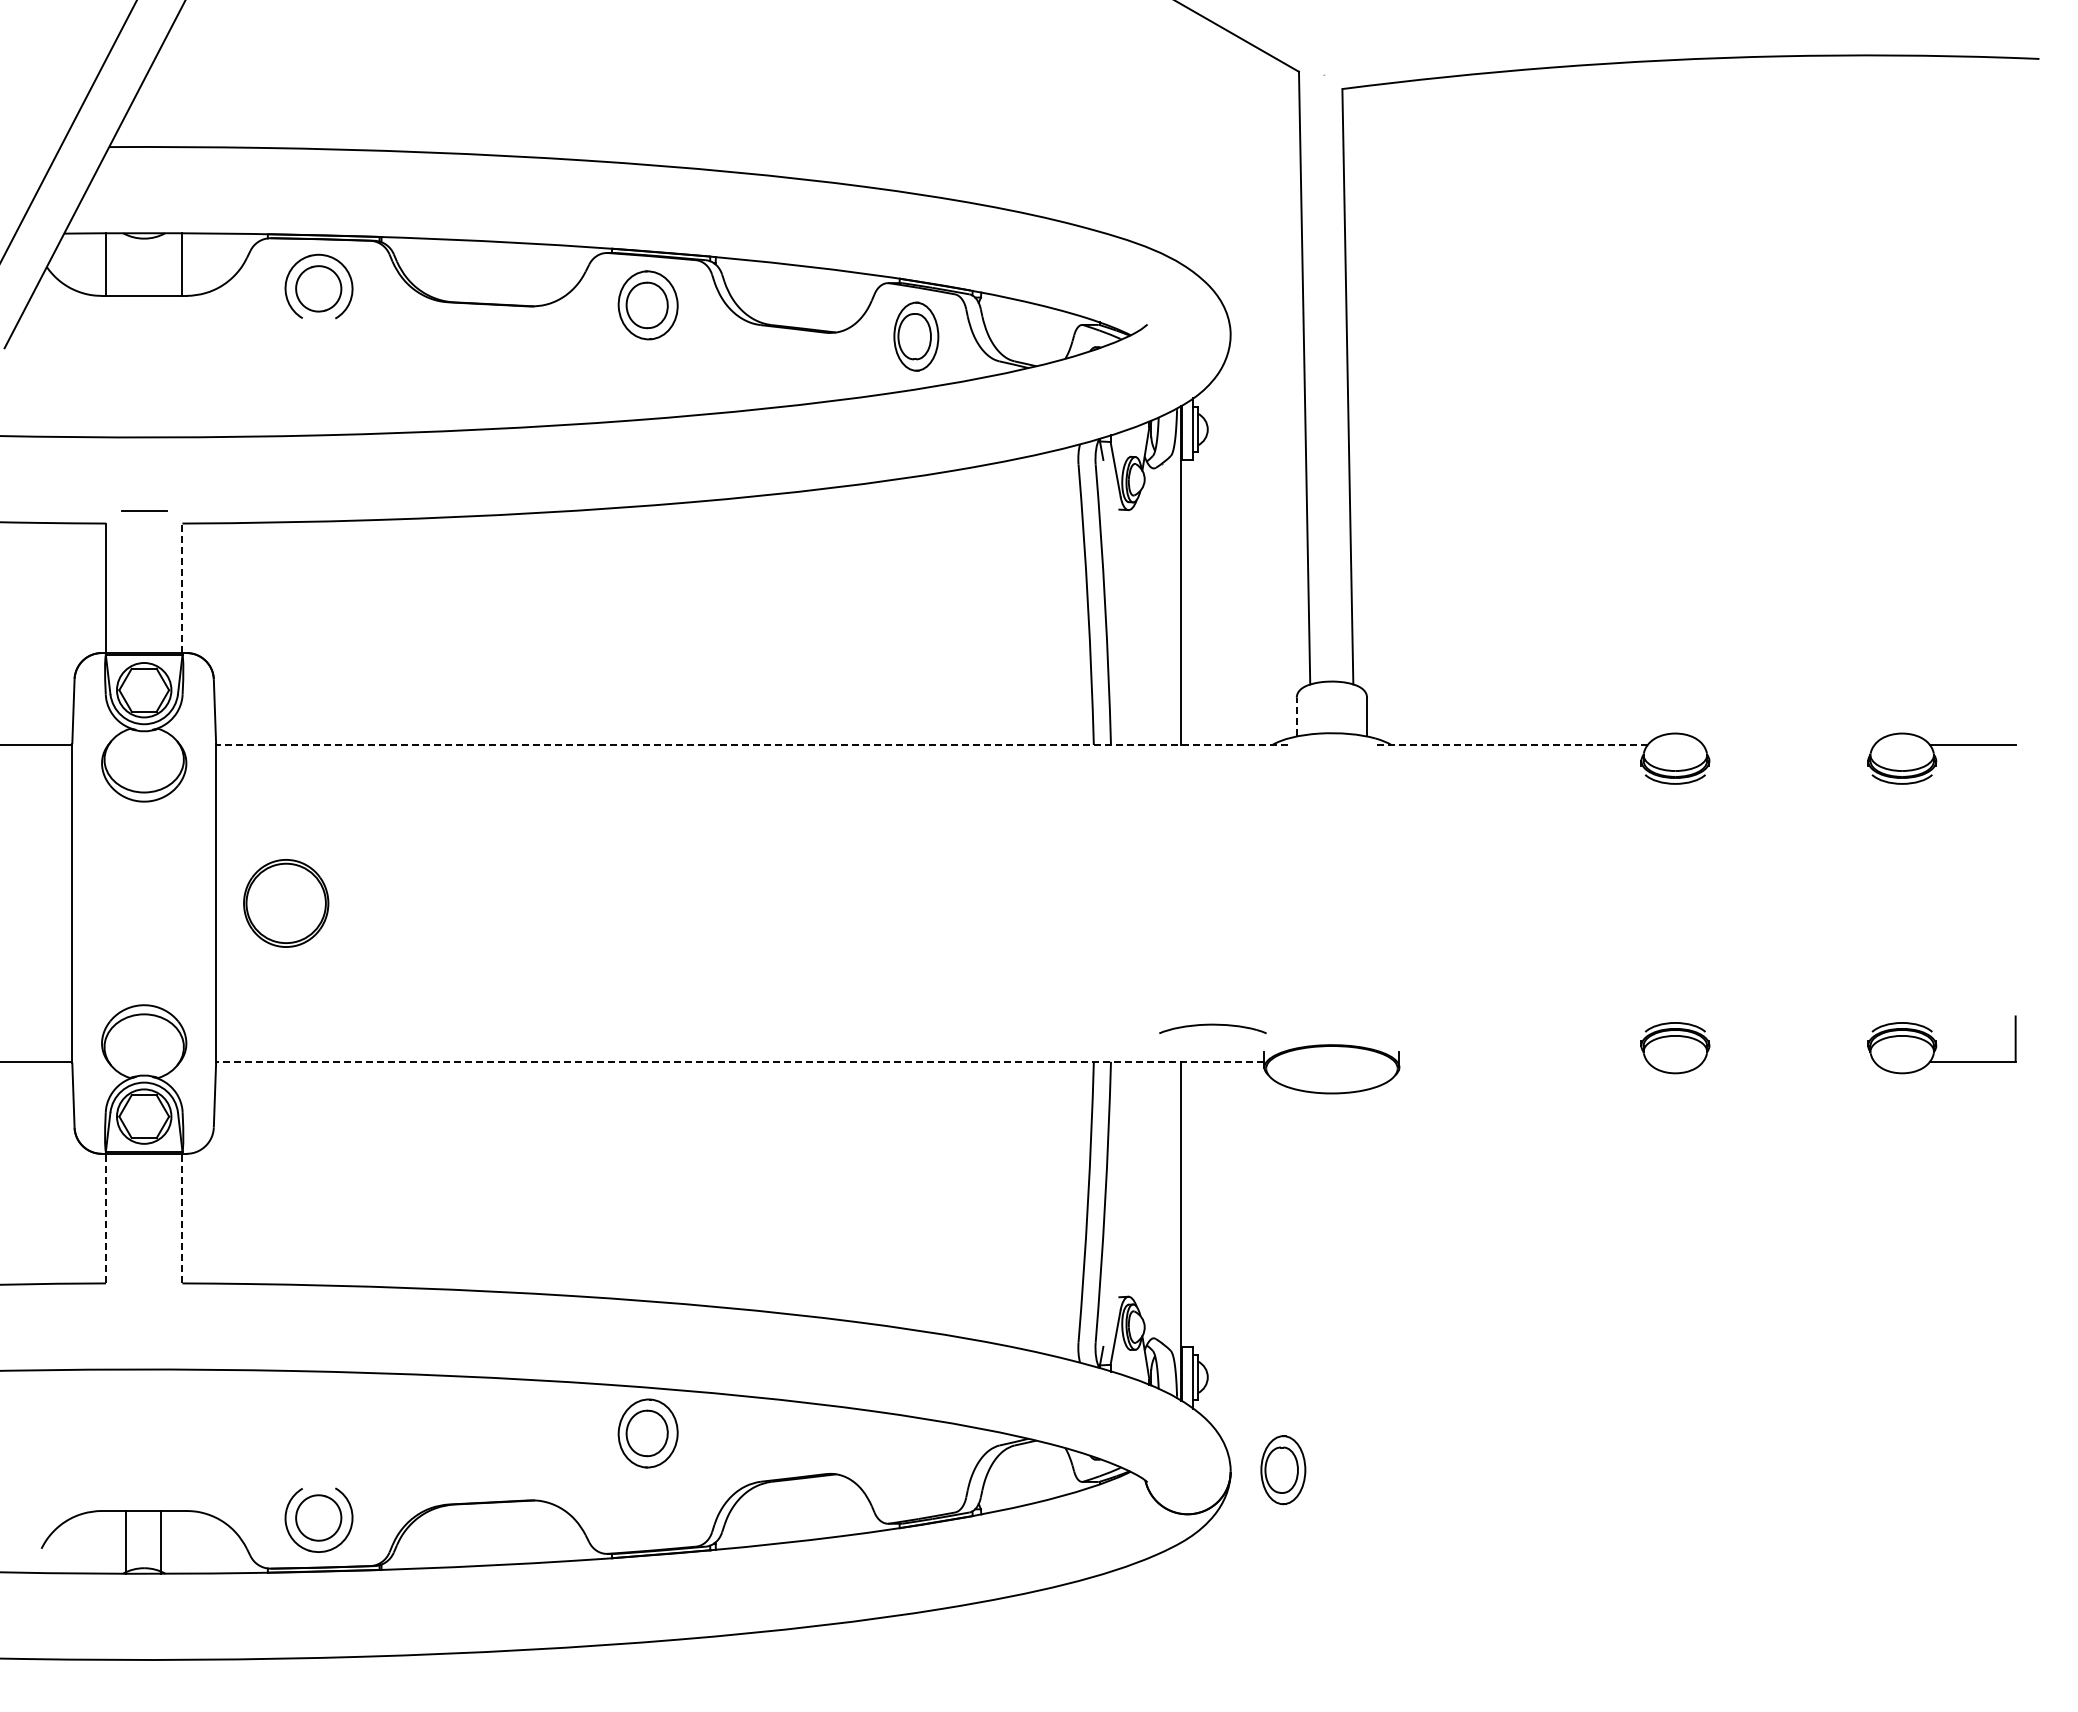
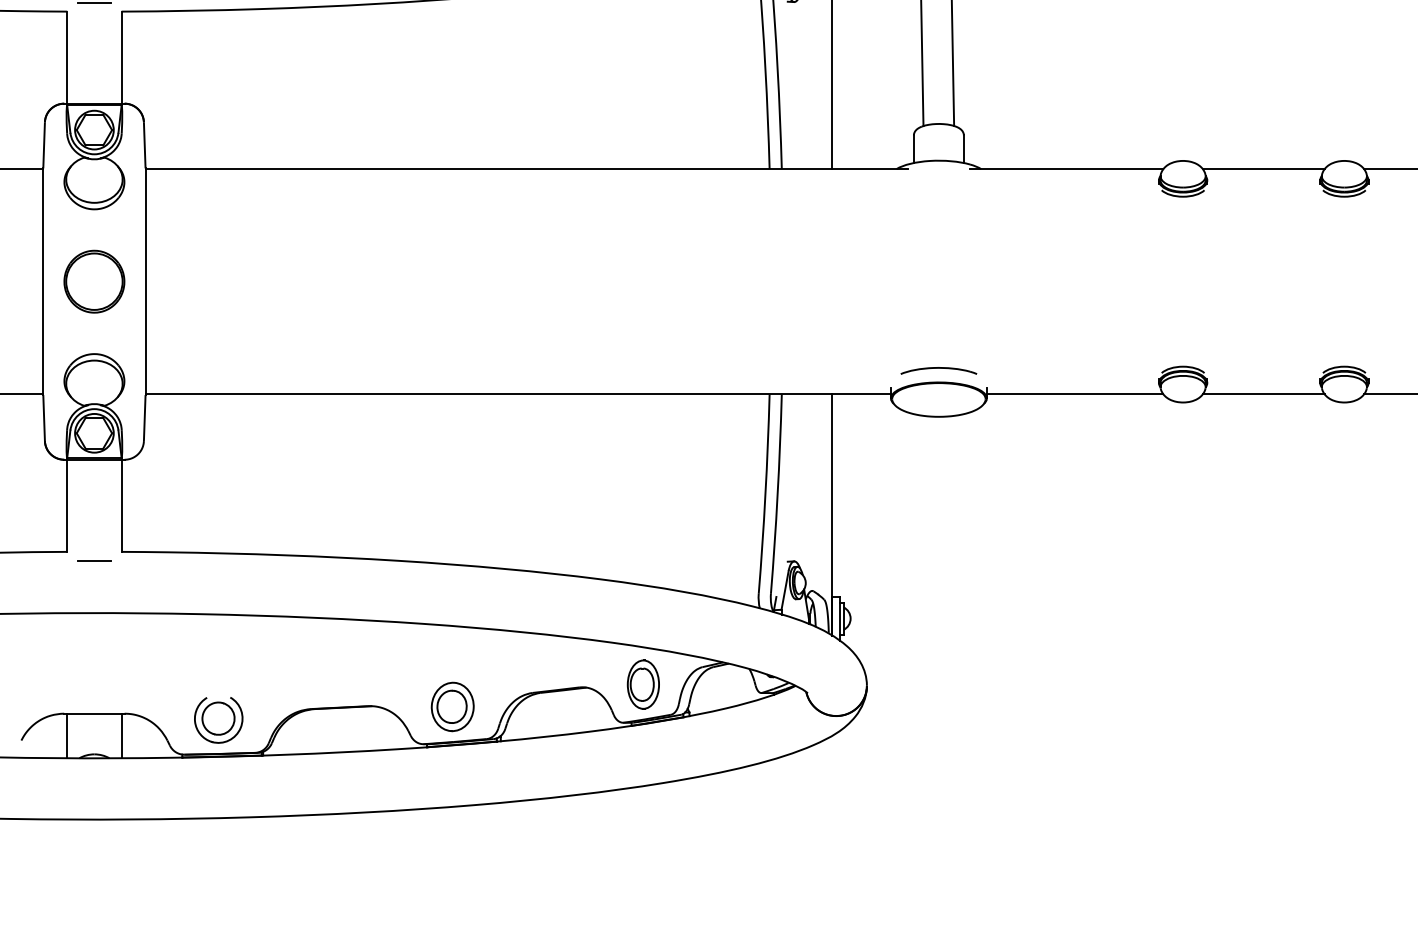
line: (182, 588) -> (121, 57), dashed -> solid
line: (1296, 716) -> (913, 148), dashed -> solid
line: (751, 745) -> (526, 169), dashed -> solid
line: (1511, 745) -> (1066, 169), dashed -> solid
line: (1788, 745) -> (1263, 169), added
part: (286, 903) -> (94, 281), moved
part: (1212, 1028) -> (938, 370), moved
line: (739, 1061) -> (517, 394), dashed -> solid
line: (1523, 1061) -> (1075, 394), added
line: (1788, 1061) -> (1263, 394), added
line: (106, 1218) -> (67, 505), dashed -> solid
line: (182, 1218) -> (121, 505), dashed -> solid
line: (143, 1295) -> (93, 560), added
part: (647, 1433) -> (452, 706), moved
part: (1283, 1470) -> (643, 684), moved
line: (126, 1541) -> (121, 735), moved
line: (161, 1541) -> (67, 735), moved

